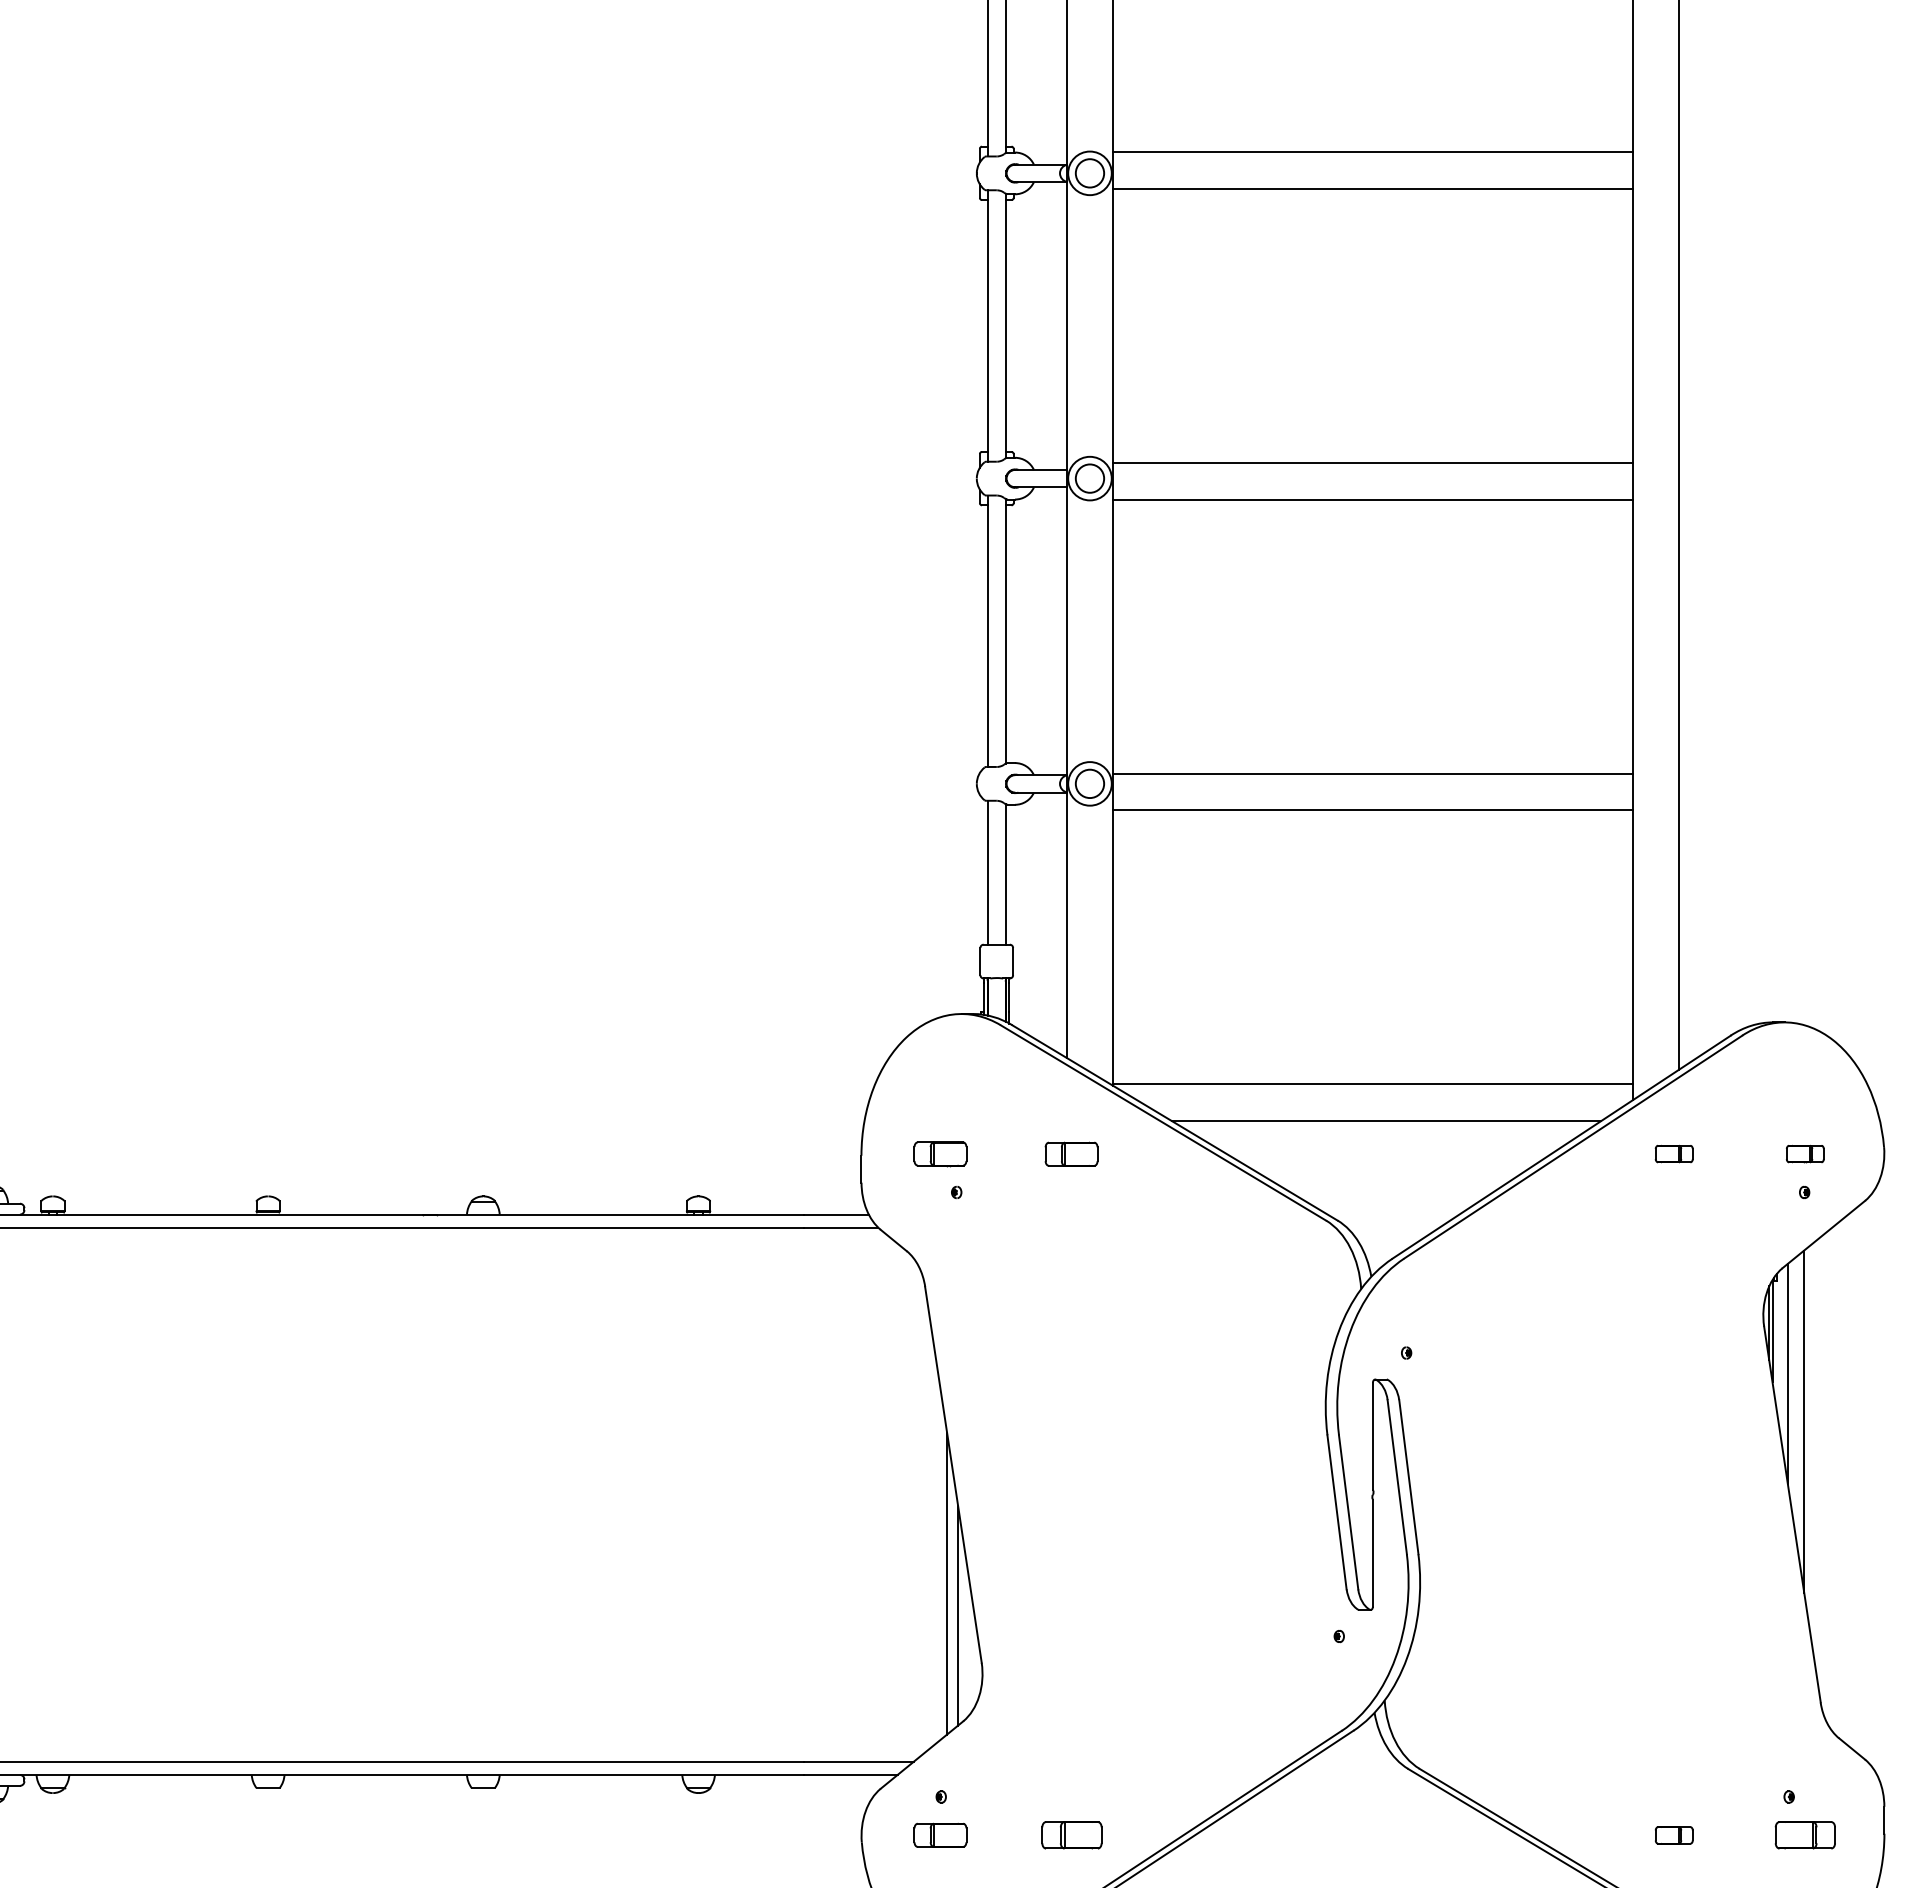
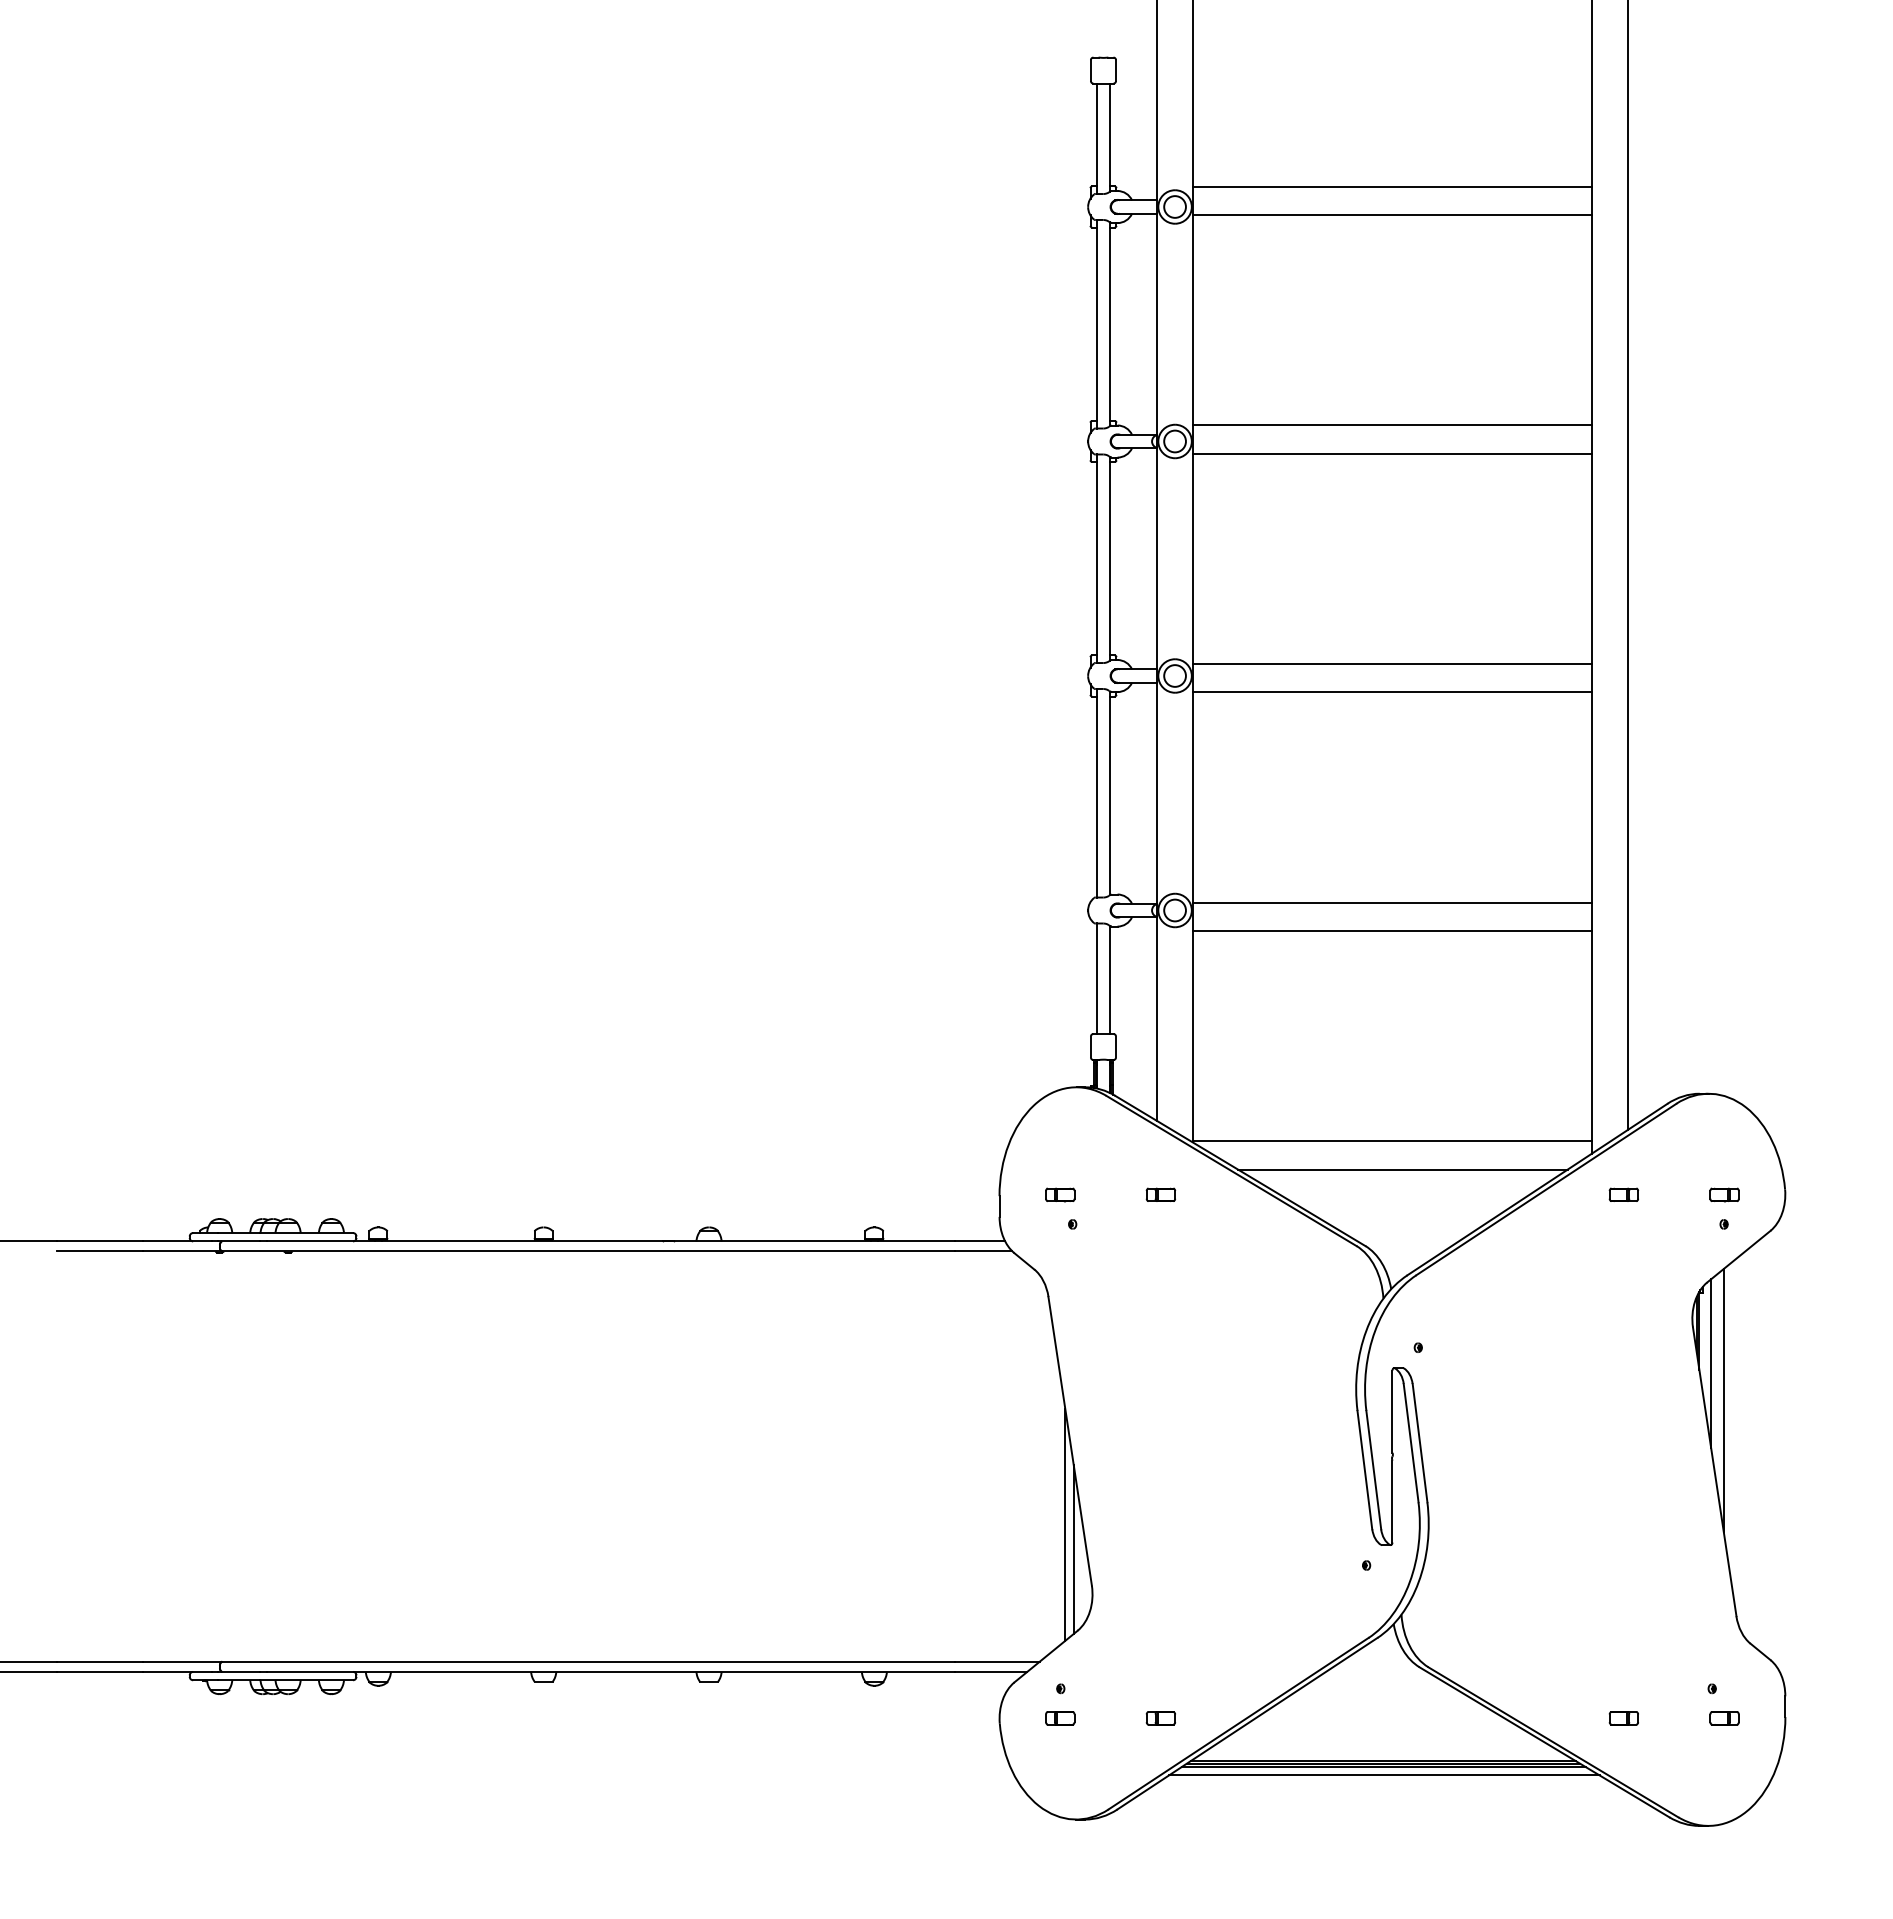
part: (940, 1153) -> (1060, 1194), size x0.71
part: (1071, 1153) -> (1160, 1194), size x0.71
part: (940, 1835) -> (1060, 1718), size x0.71
part: (1071, 1835) -> (1160, 1718), size x0.62
part: (1805, 1835) -> (1724, 1718), size x0.62

